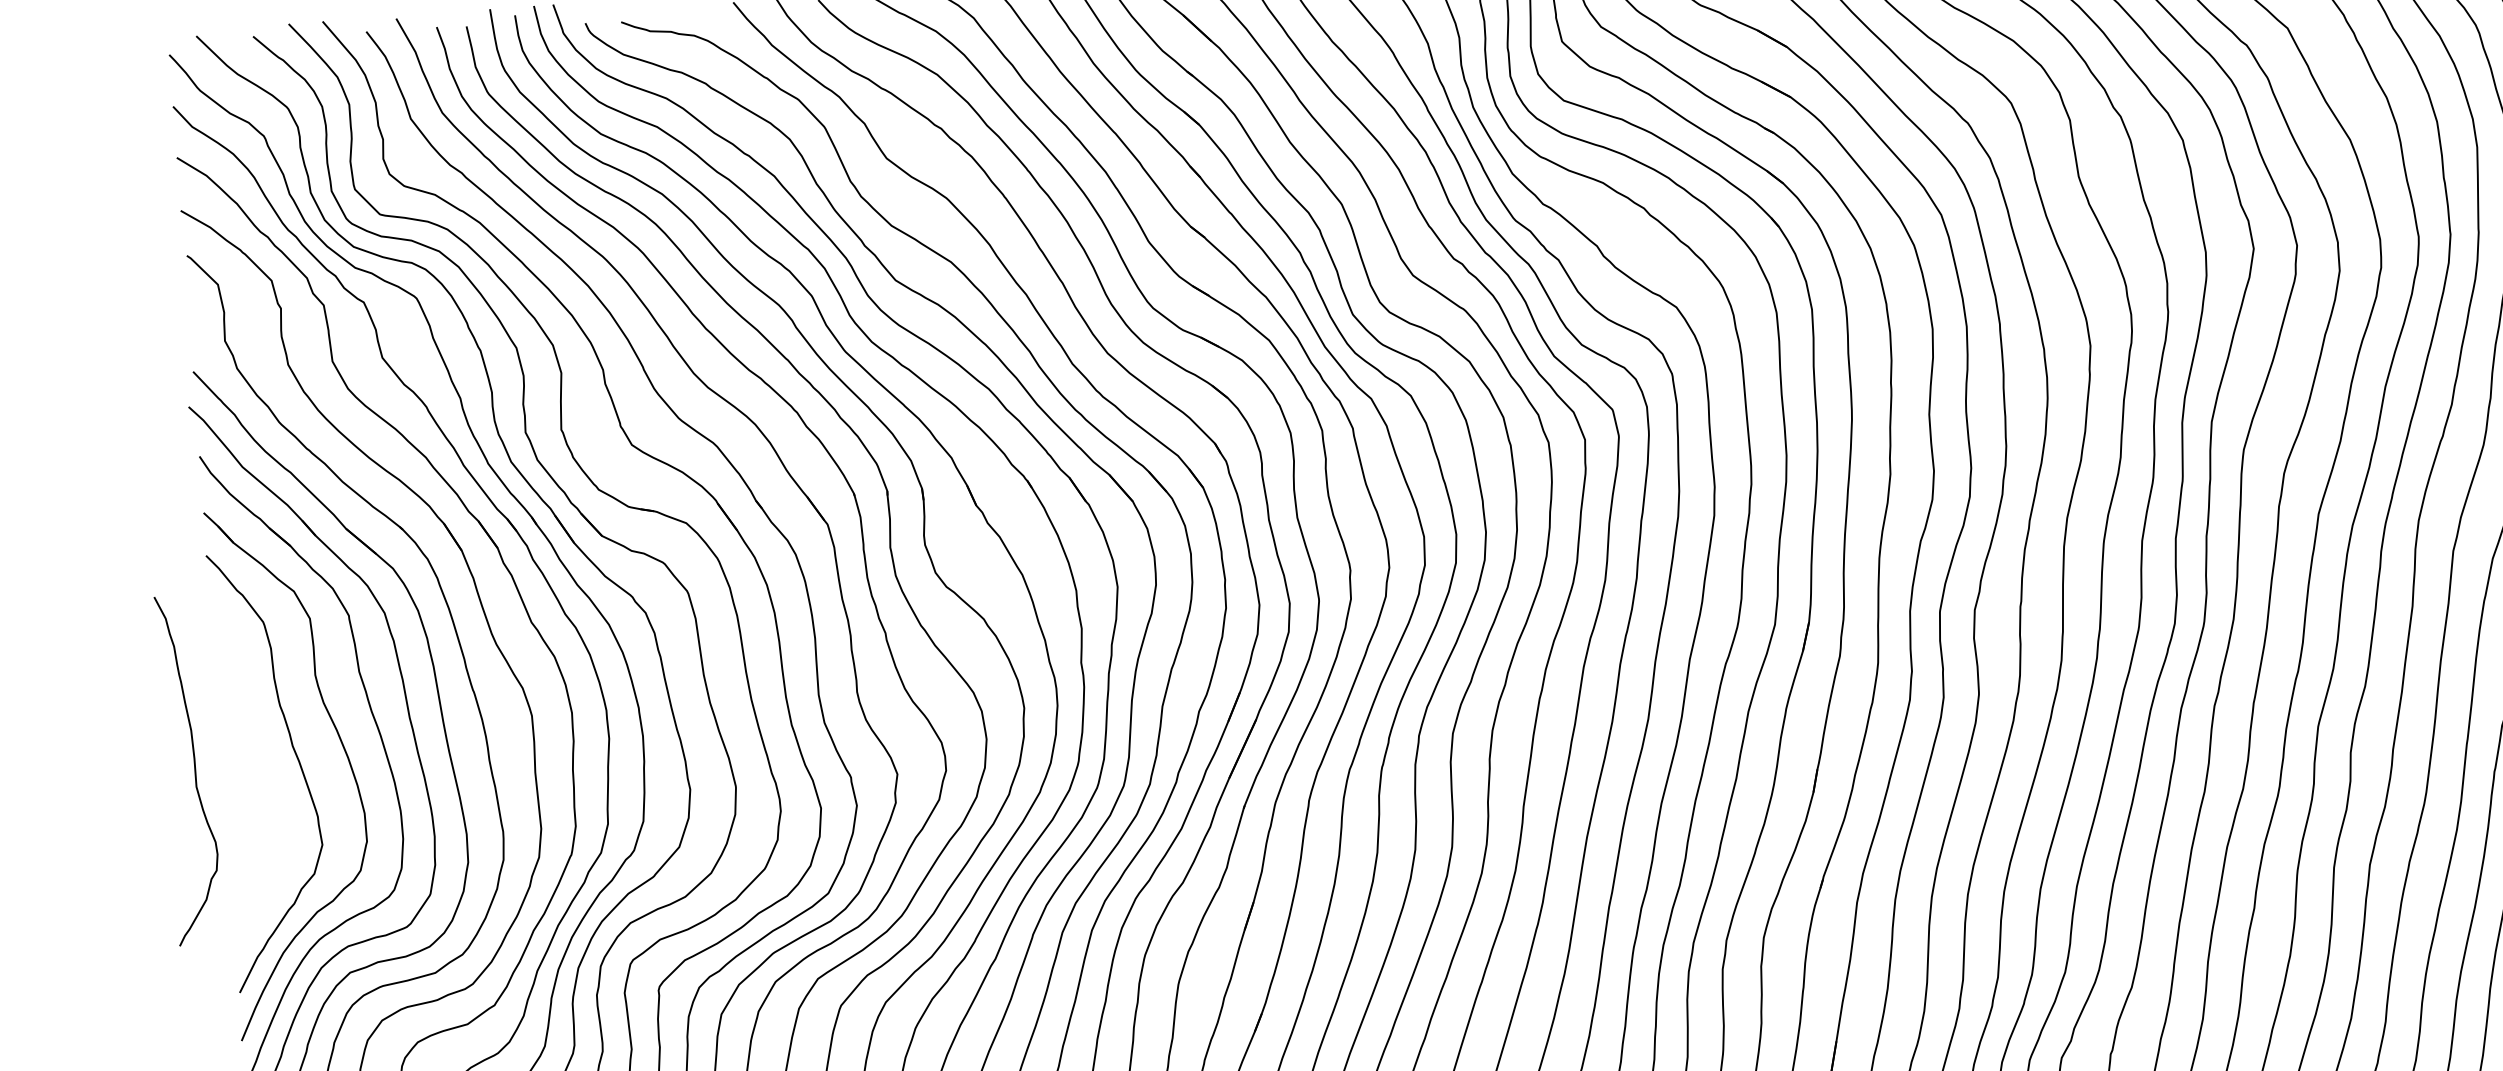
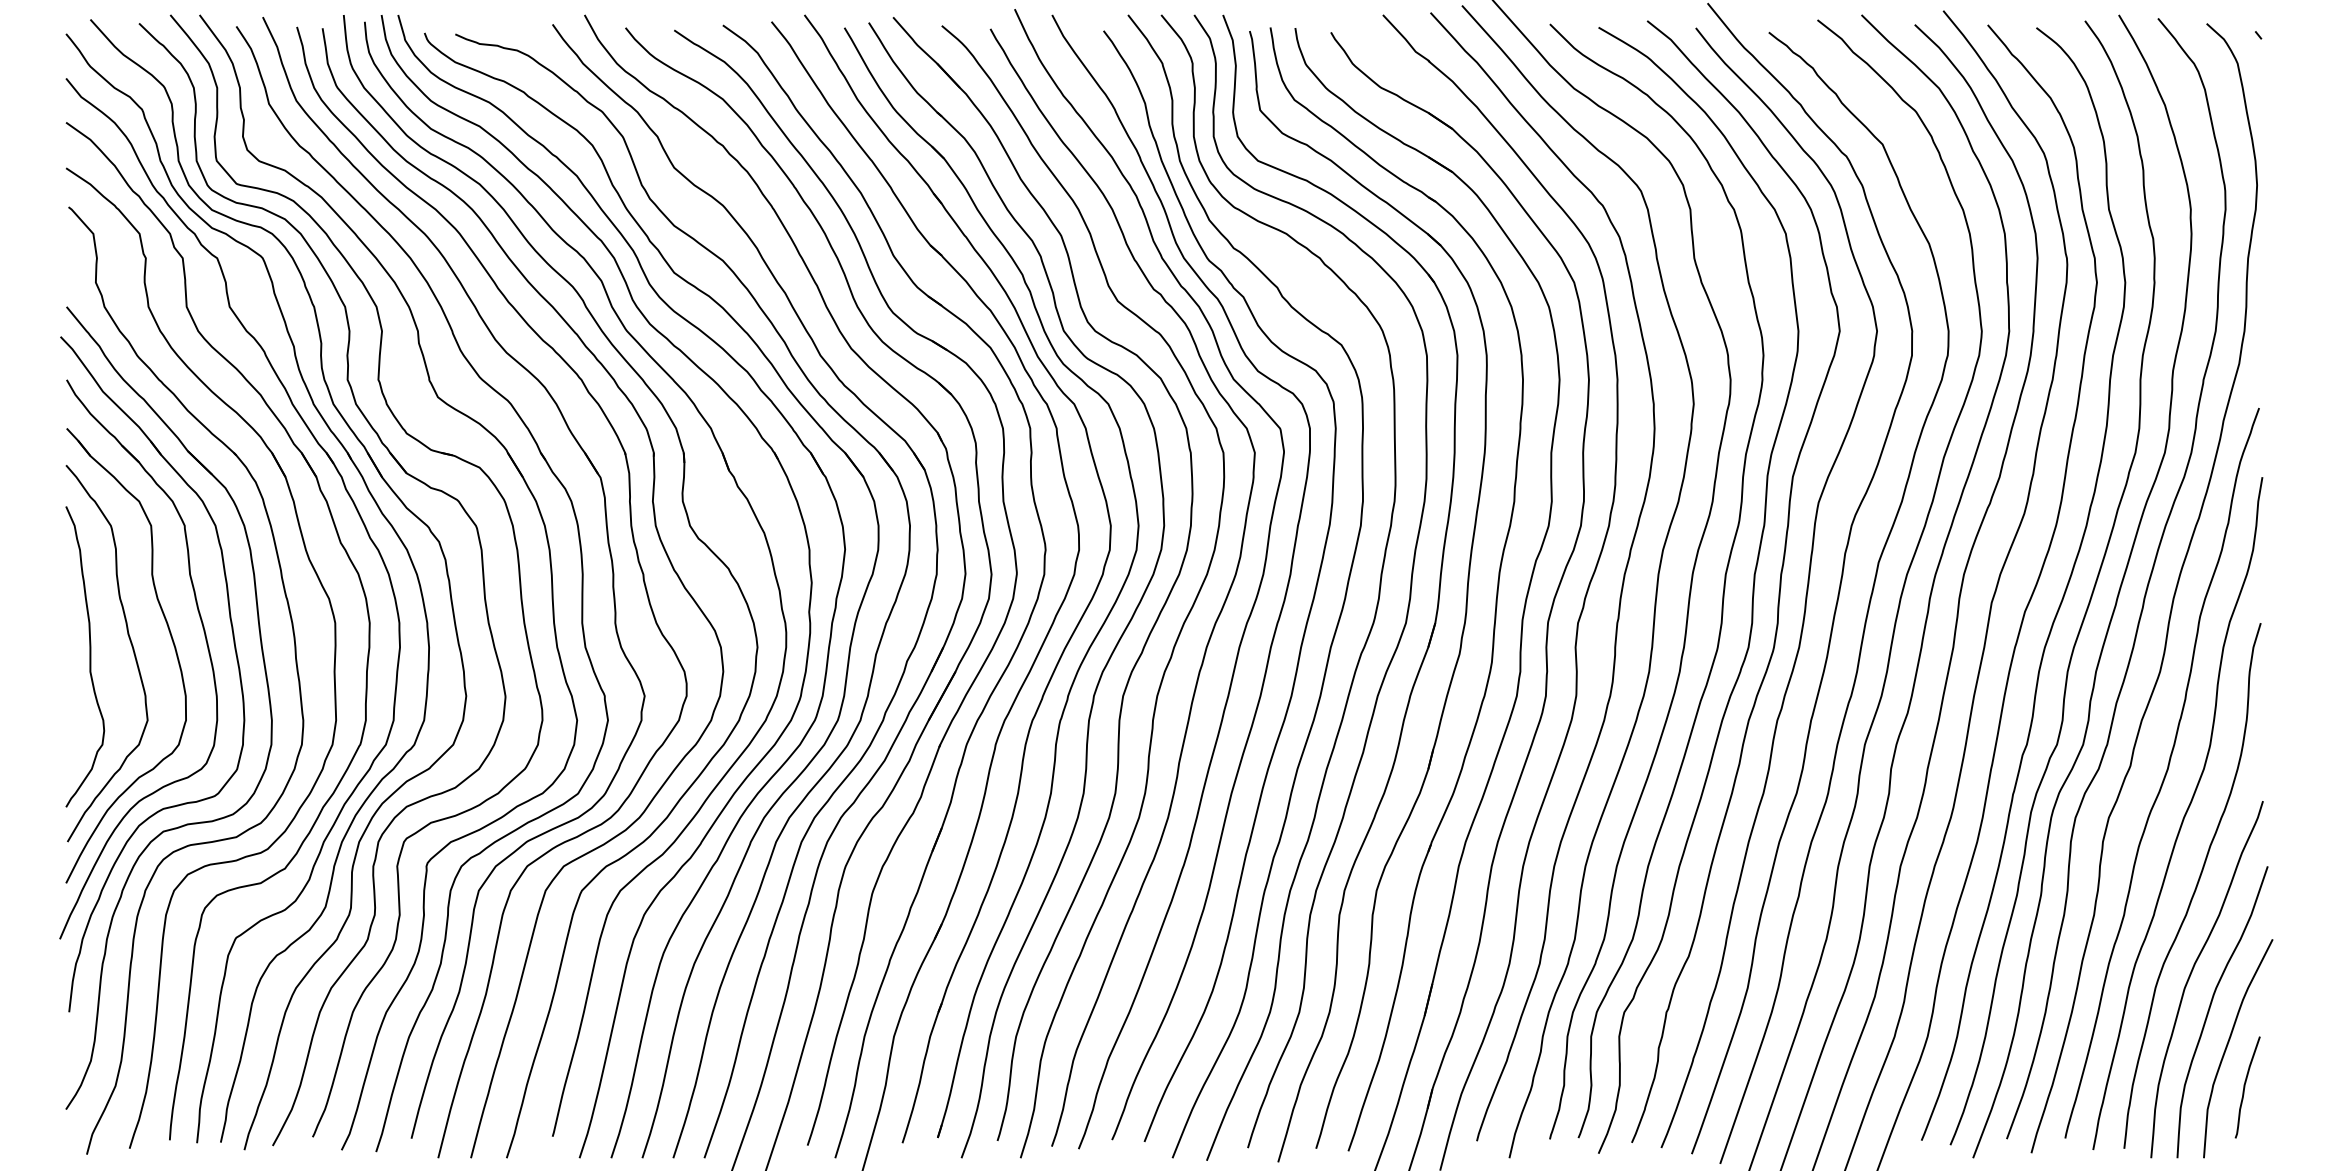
curve: (194, 769) -> (89, 656), moved

